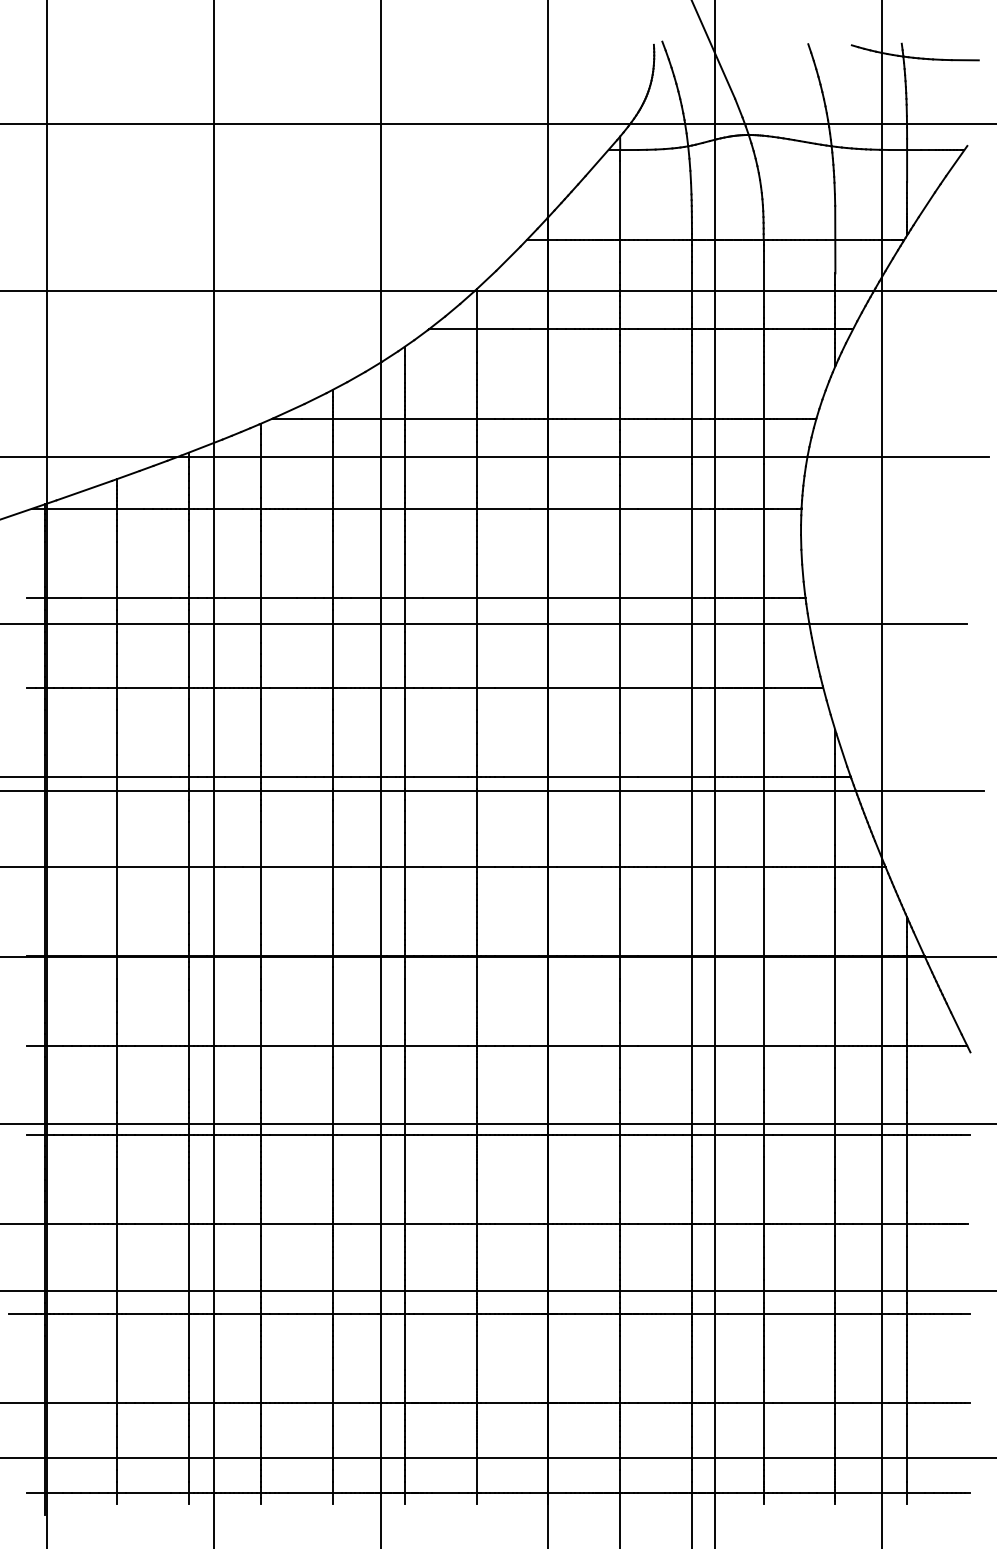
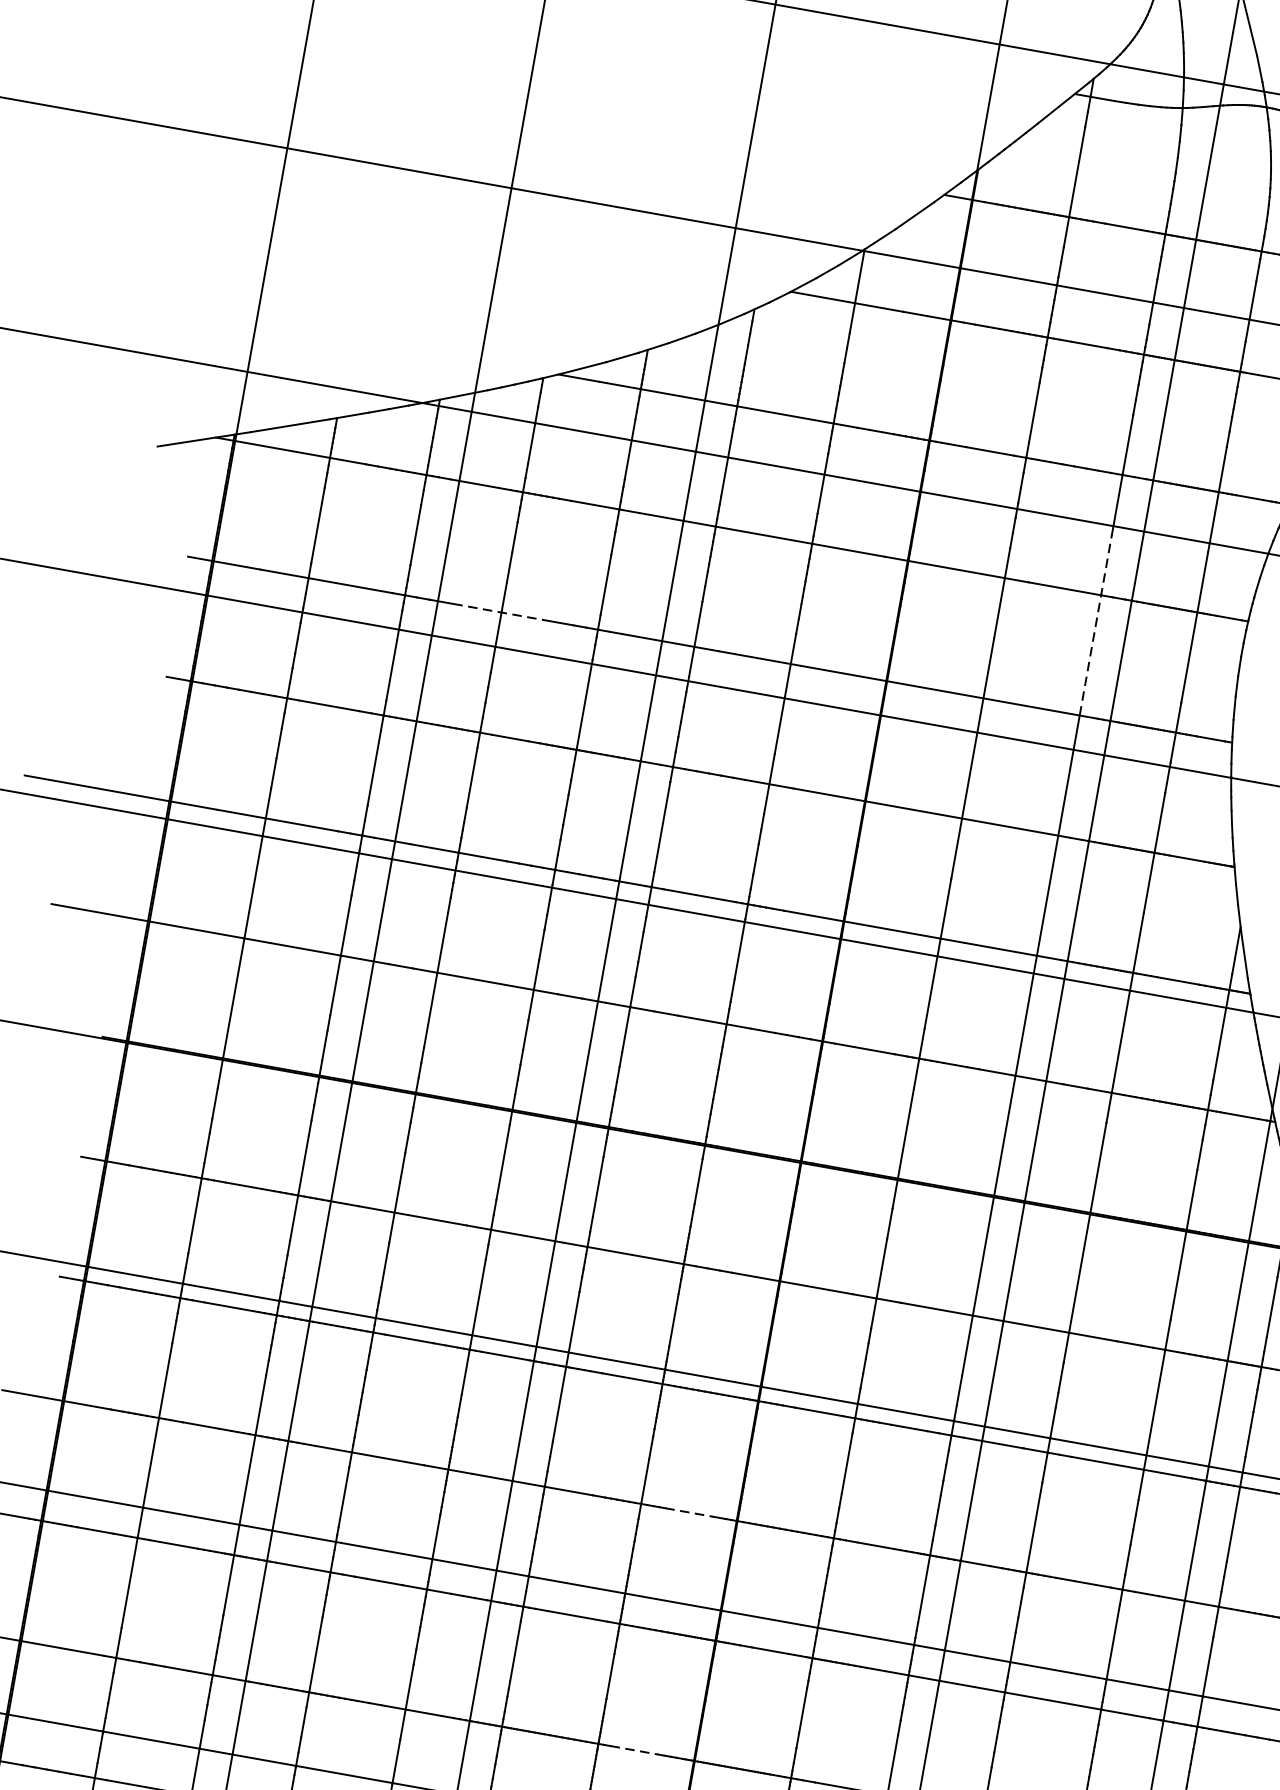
line: (691, 530) -> (1095, 624), solid -> dashed
line: (261, 598) -> (502, 612), solid -> dashed
line: (512, 1224) -> (689, 1512), solid -> dashed
line: (503, 1403) -> (634, 1750), solid -> dashed

